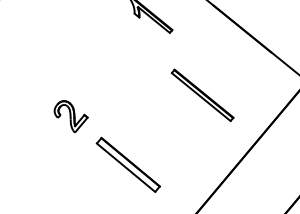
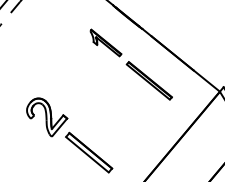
part: (201, 94) -> (148, 80), moved
part: (71, 116) -> (47, 117), size x1.67

